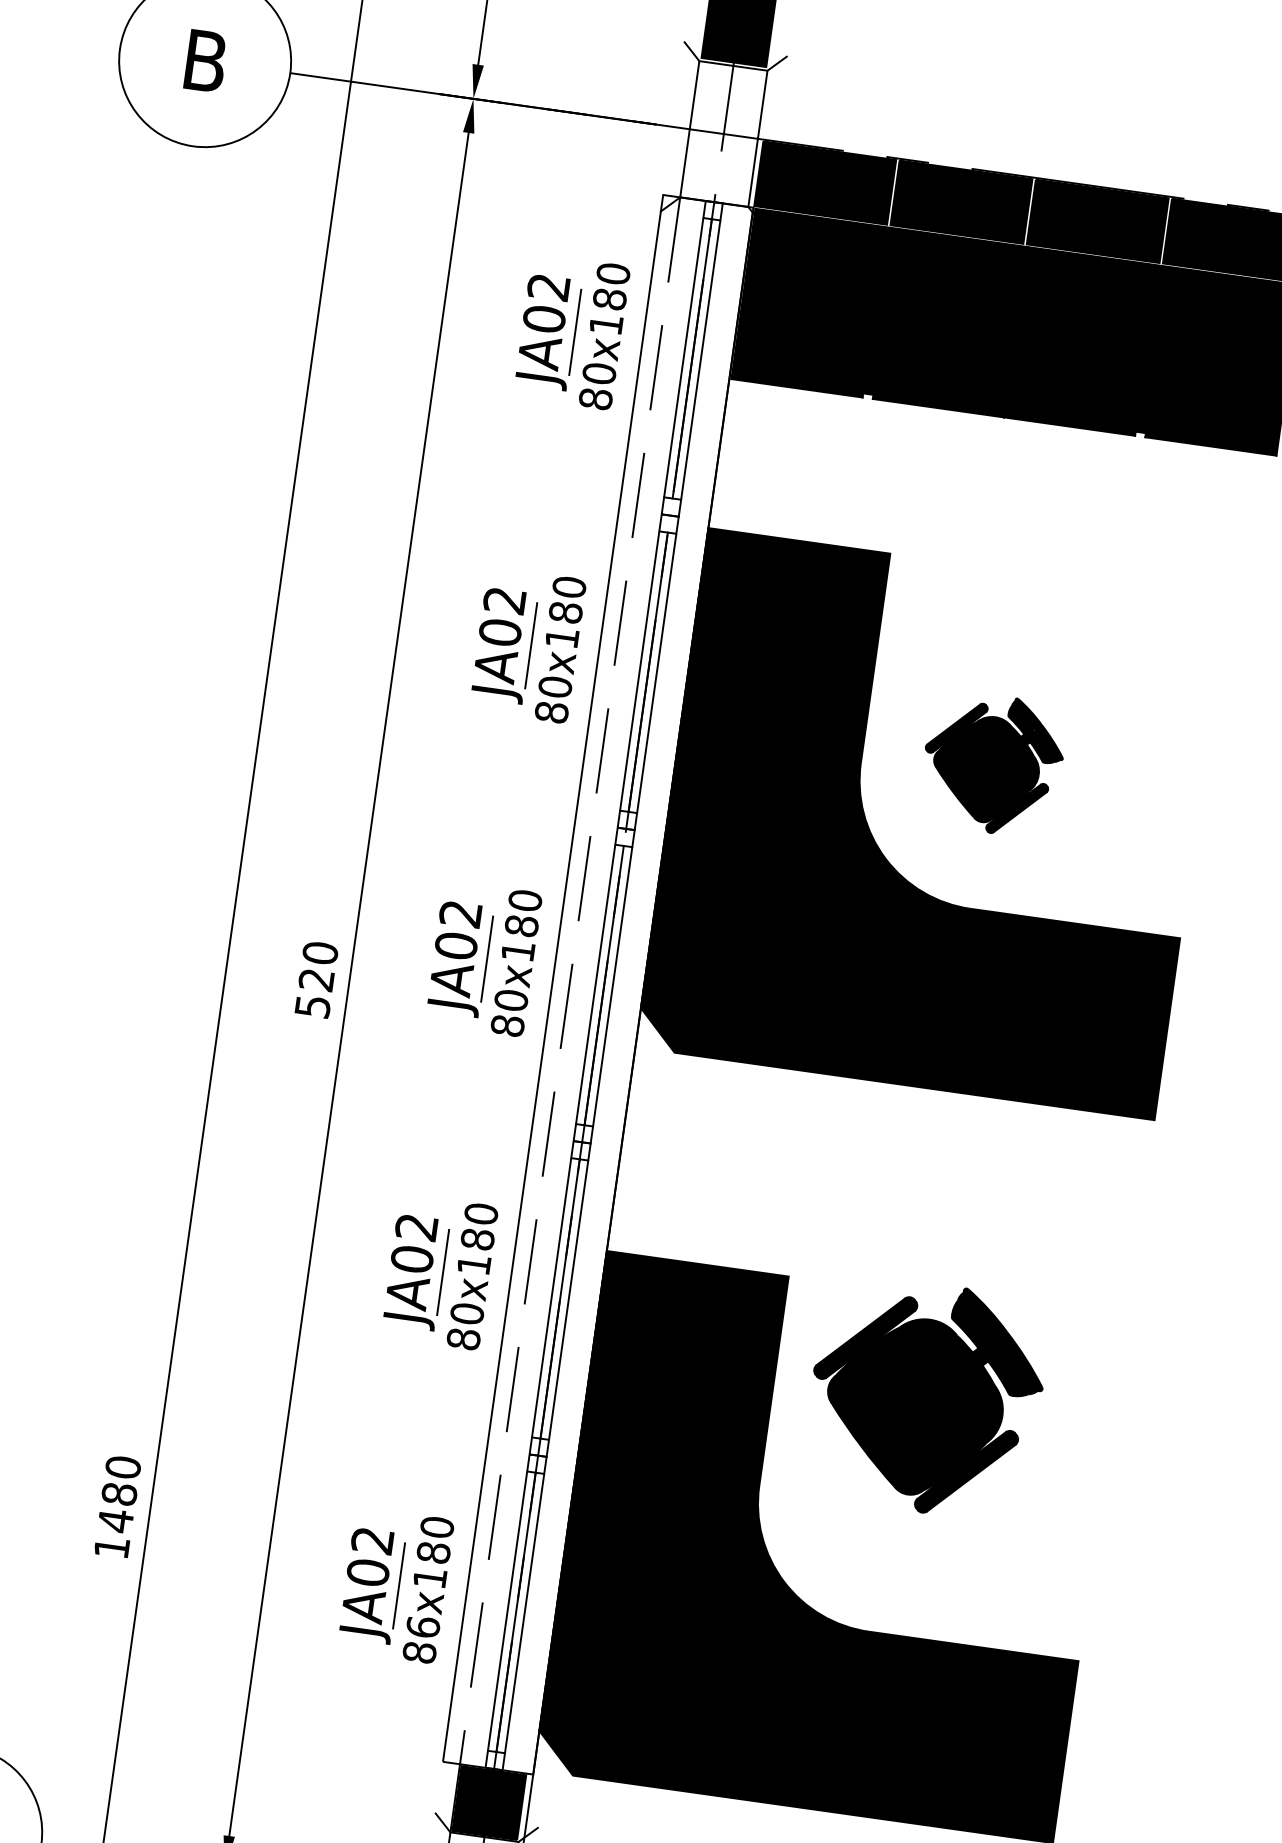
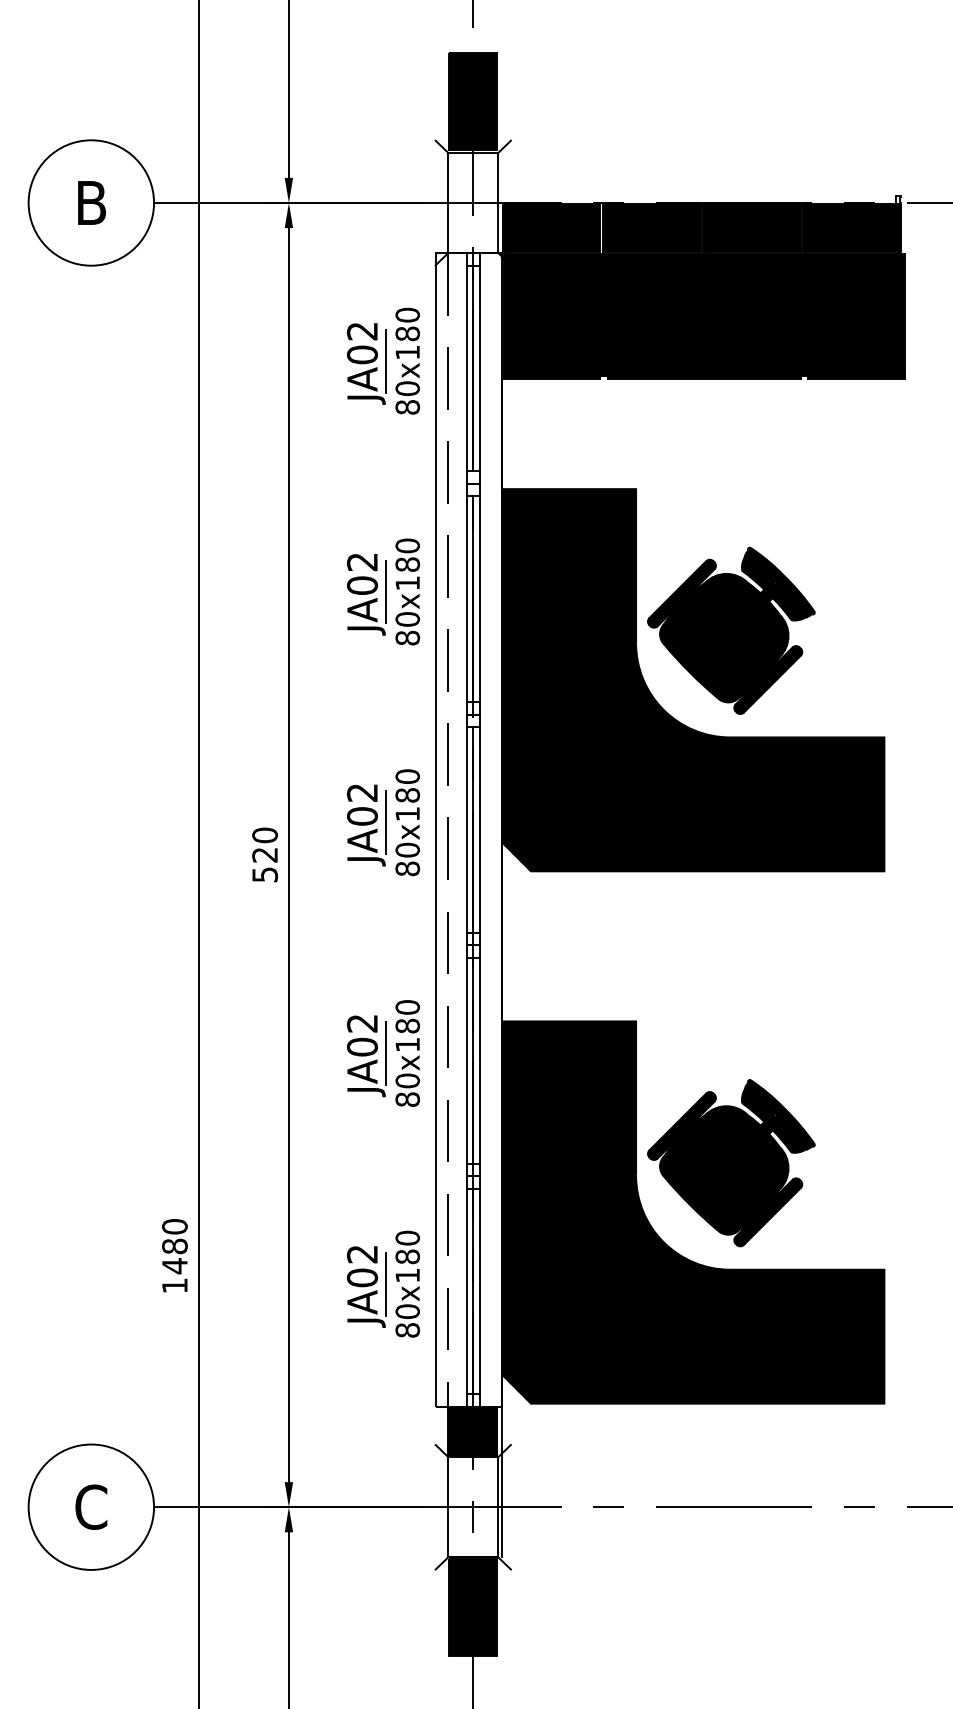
part: (992, 763) -> (731, 630), size x1.67
part: (925, 1398) -> (731, 1163), moved
text: (422, 1626) -> (407, 1311), 86x180 -> 80x180

